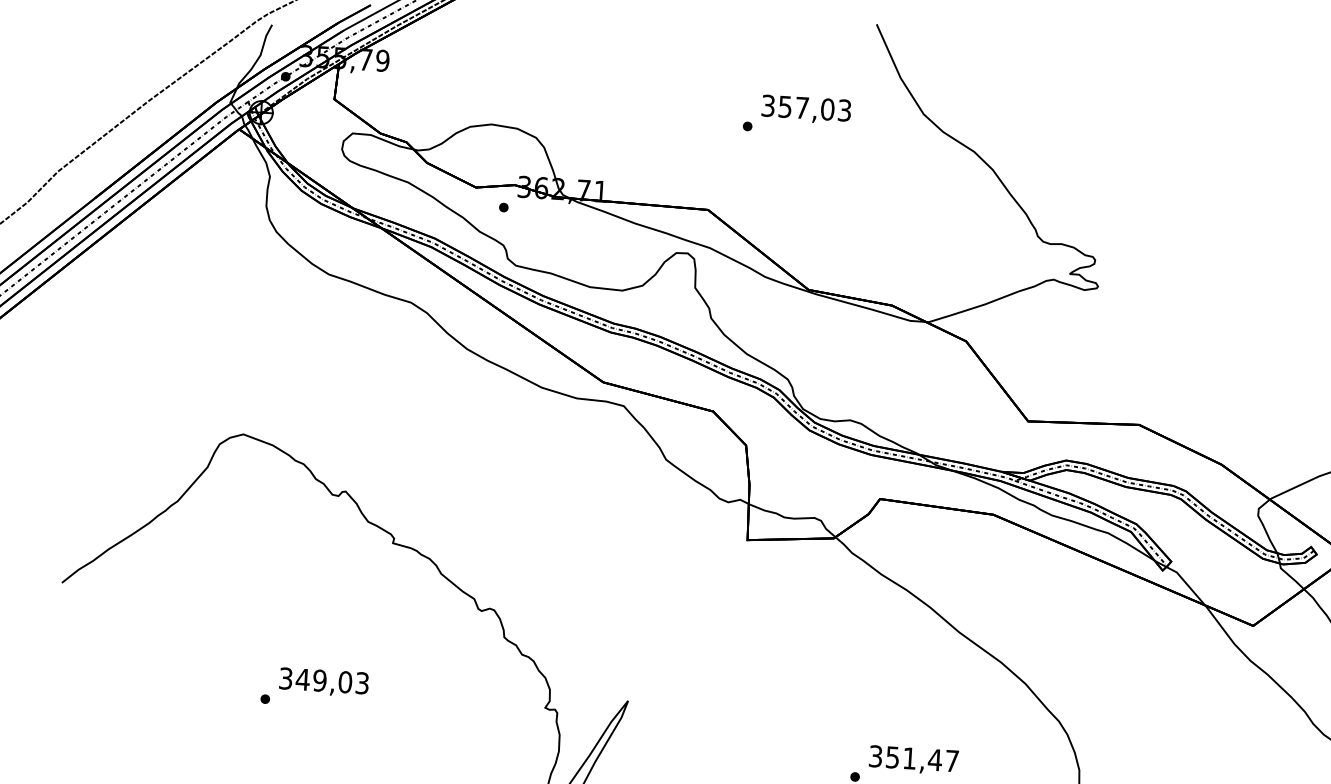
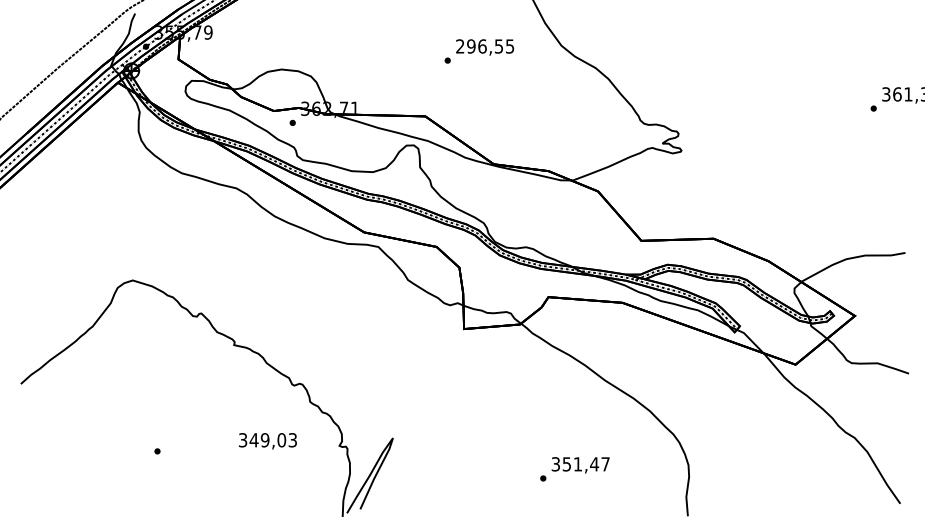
text: (806, 108) -> (485, 46), 357,03 -> 296,55
text: (323, 682) -> (267, 441), moved

